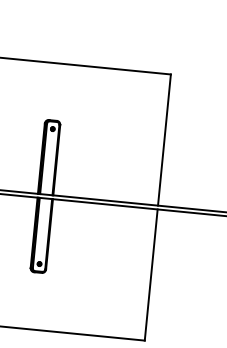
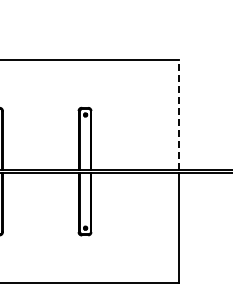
line: (164, 139) -> (179, 114), solid -> dashed

